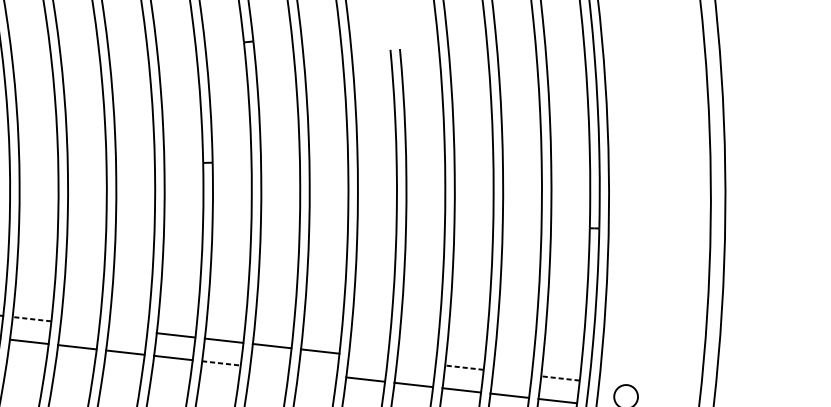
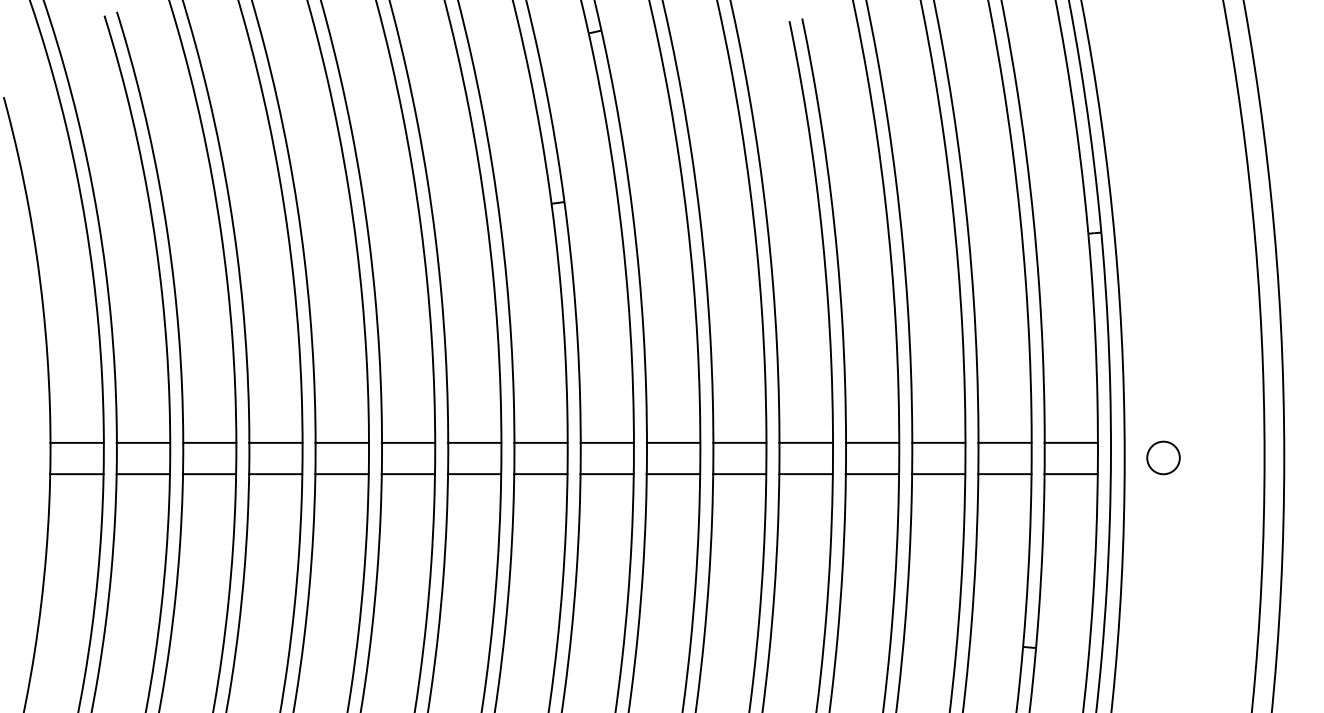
line: (32, 318) -> (342, 442), dashed -> solid
line: (80, 324) -> (408, 442), added
line: (127, 329) -> (474, 442), added
line: (367, 356) -> (805, 442), added
line: (416, 362) -> (872, 442), added
line: (221, 363) -> (607, 474), dashed -> solid
line: (464, 367) -> (938, 442), dashed -> solid
line: (269, 369) -> (673, 474), added
line: (512, 372) -> (1004, 442), added
line: (317, 374) -> (739, 474), added
line: (560, 378) -> (1071, 442), dashed -> solid

